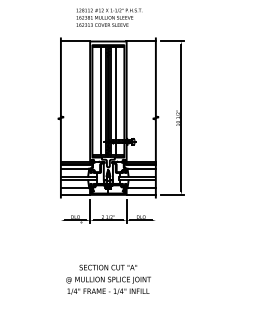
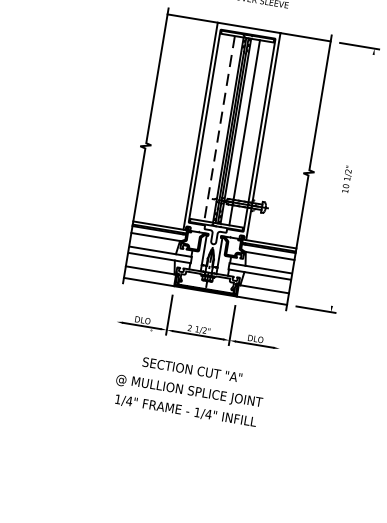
line: (101, 101) -> (220, 129), solid -> dashed
line: (181, 118) -> (352, 180), removed
text: (108, 279) -> (189, 390), moved

